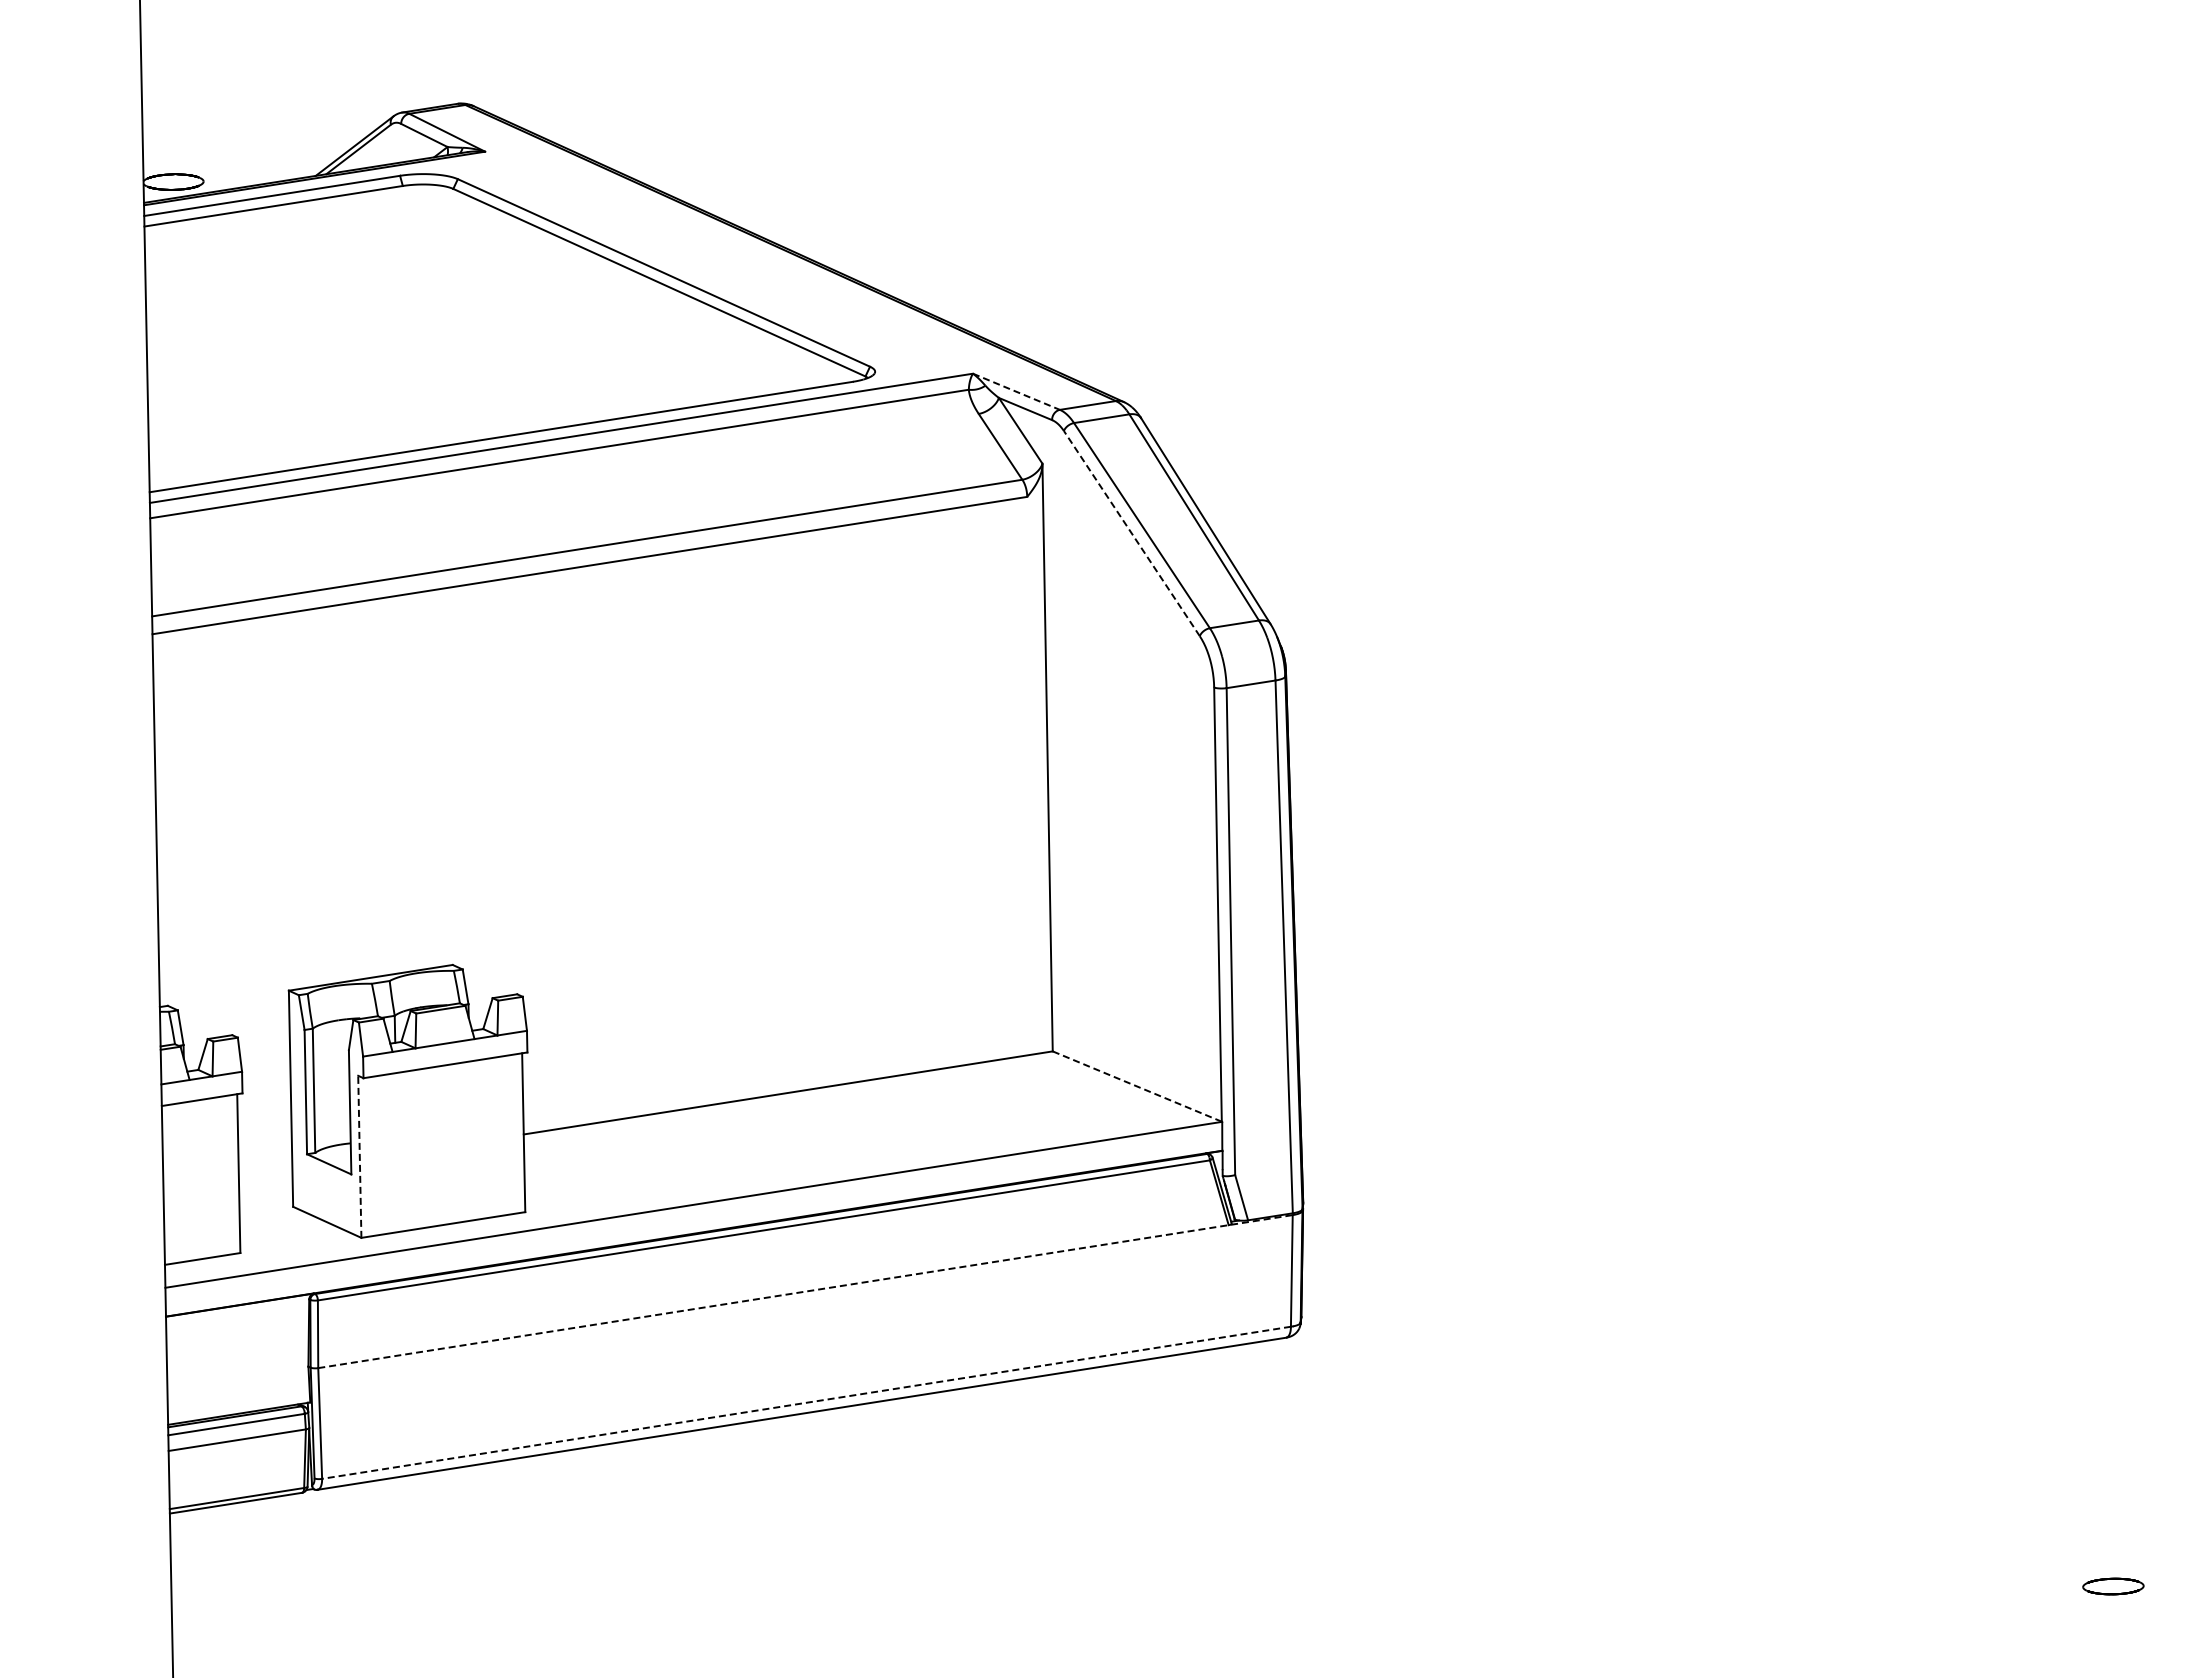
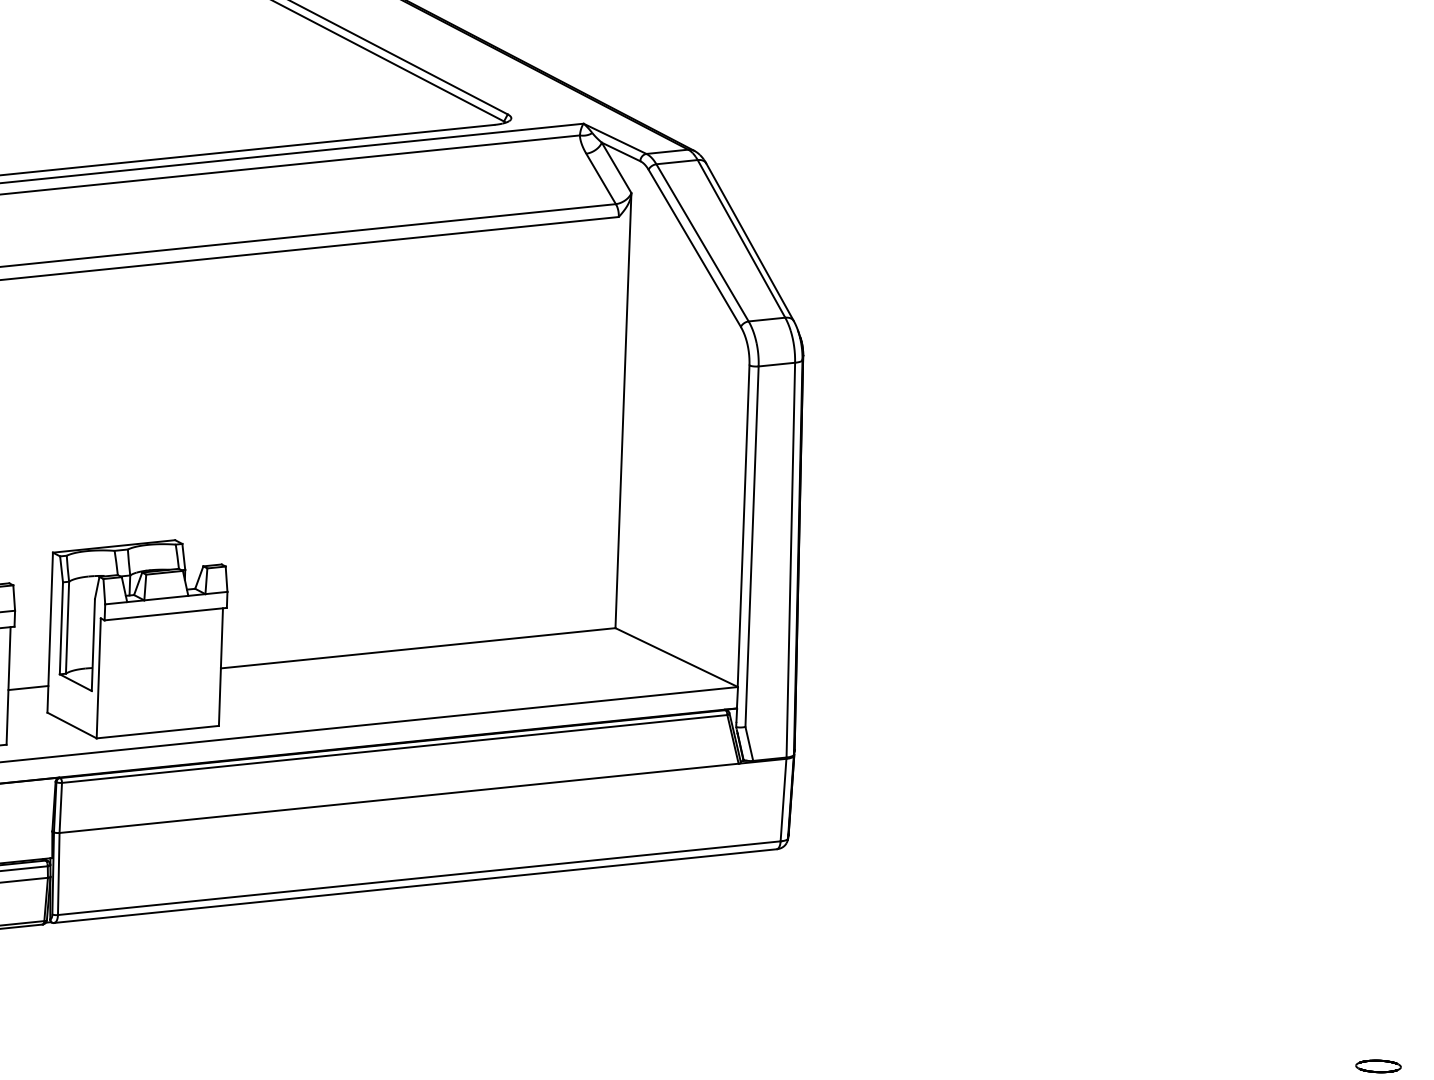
line: (1016, 391) -> (615, 138), dashed -> solid
line: (1131, 533) -> (694, 248), dashed -> solid
line: (1137, 1086) -> (676, 657), dashed -> solid
line: (359, 1156) -> (98, 678), dashed -> solid
line: (265, 1174) -> (28, 687), added
line: (805, 1291) -> (423, 795), dashed -> solid
line: (806, 1402) -> (419, 877), dashed -> solid

